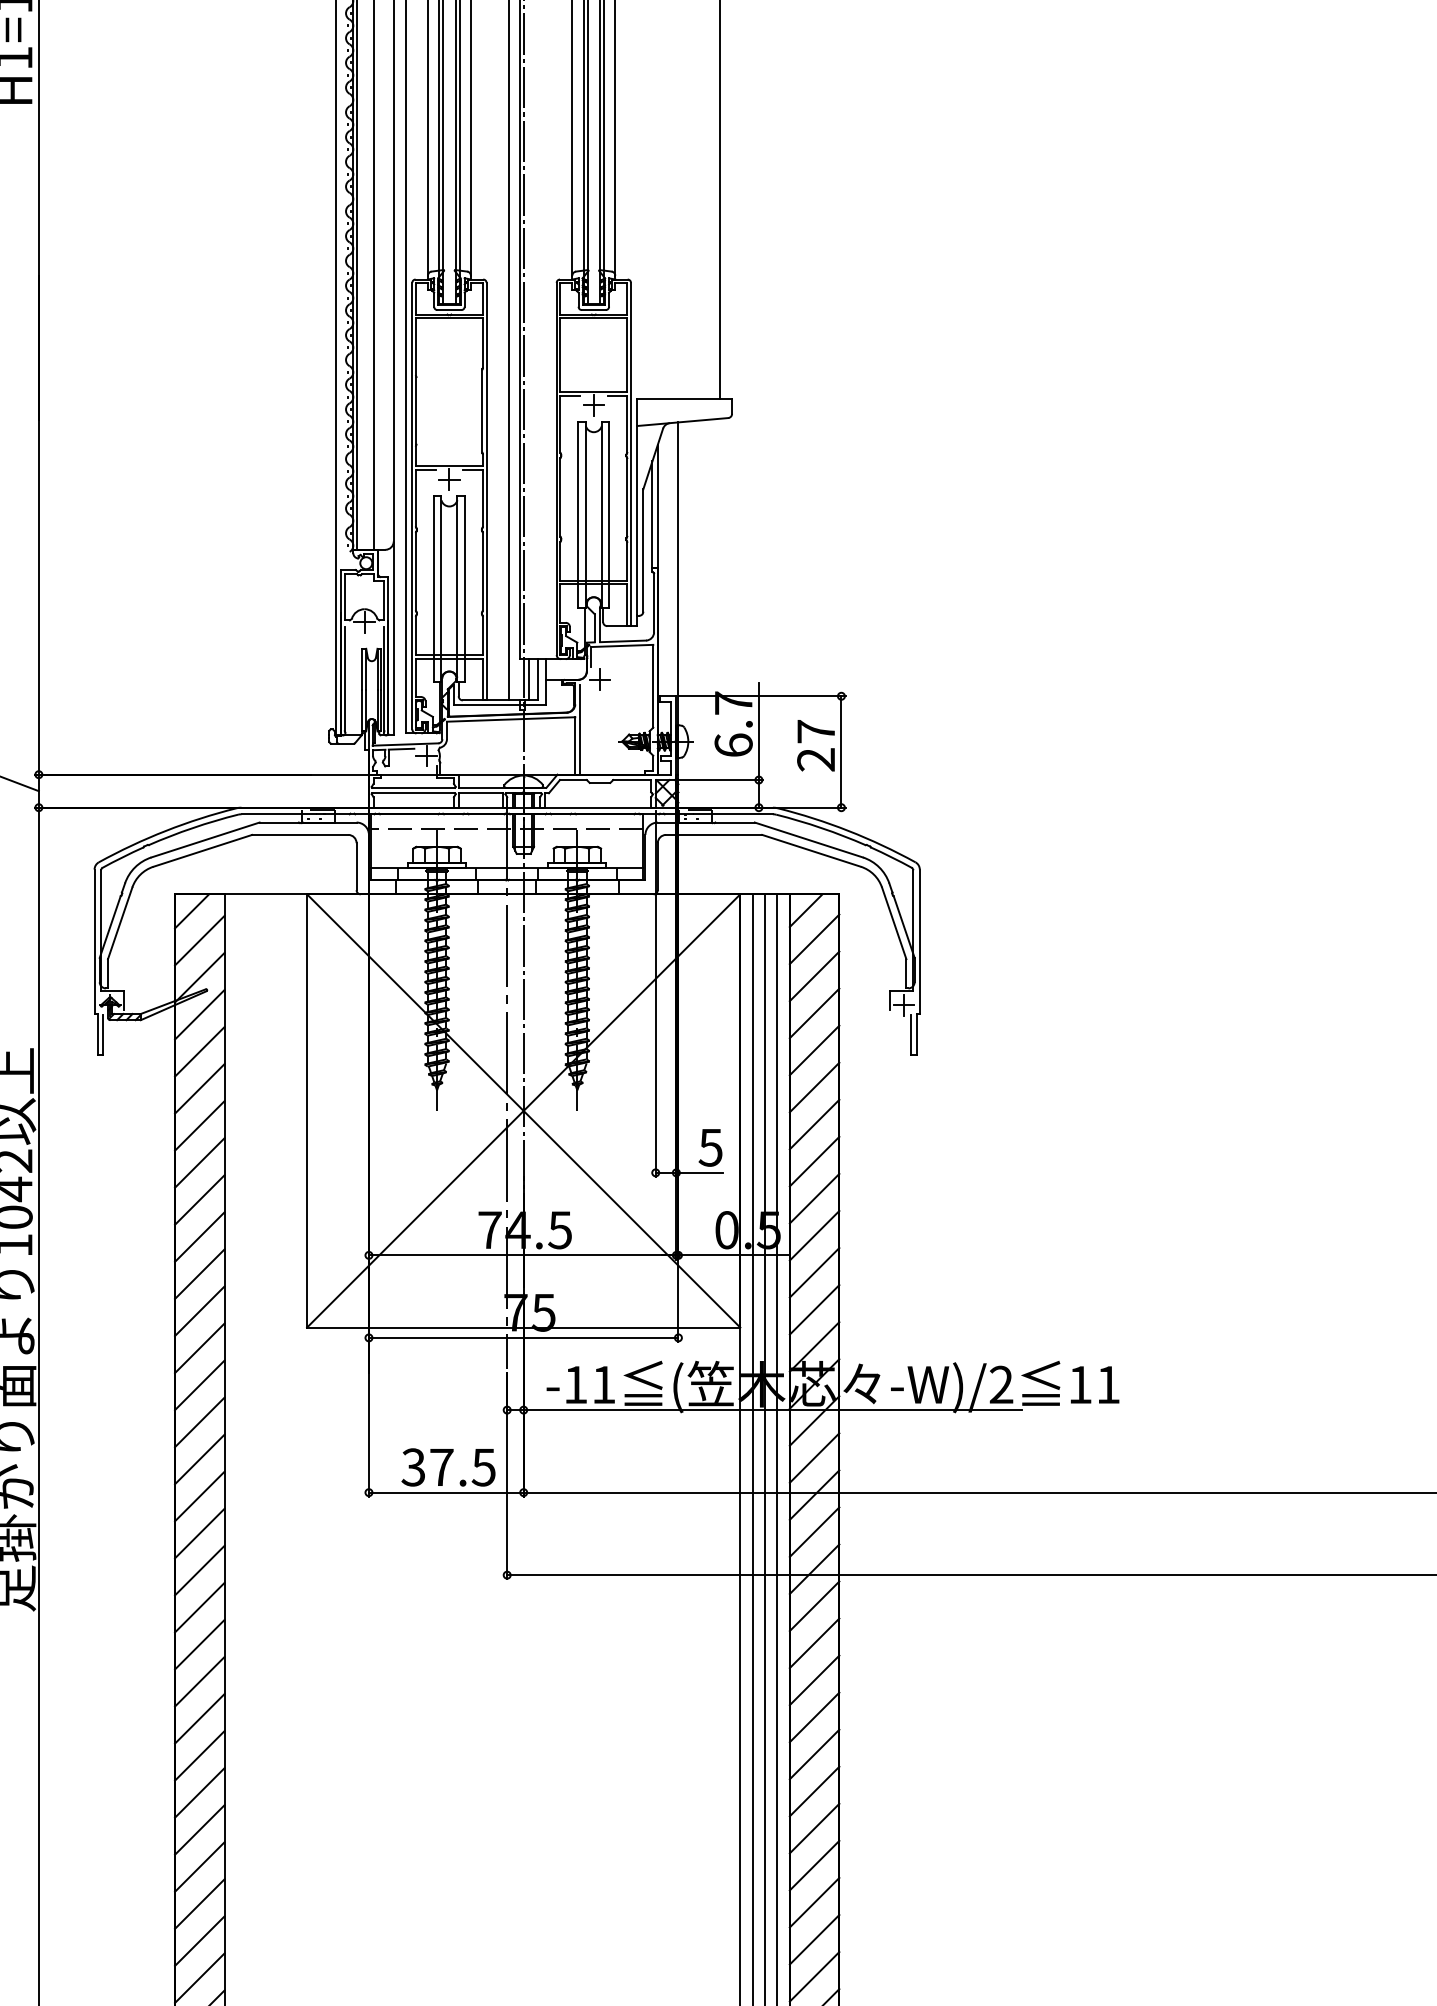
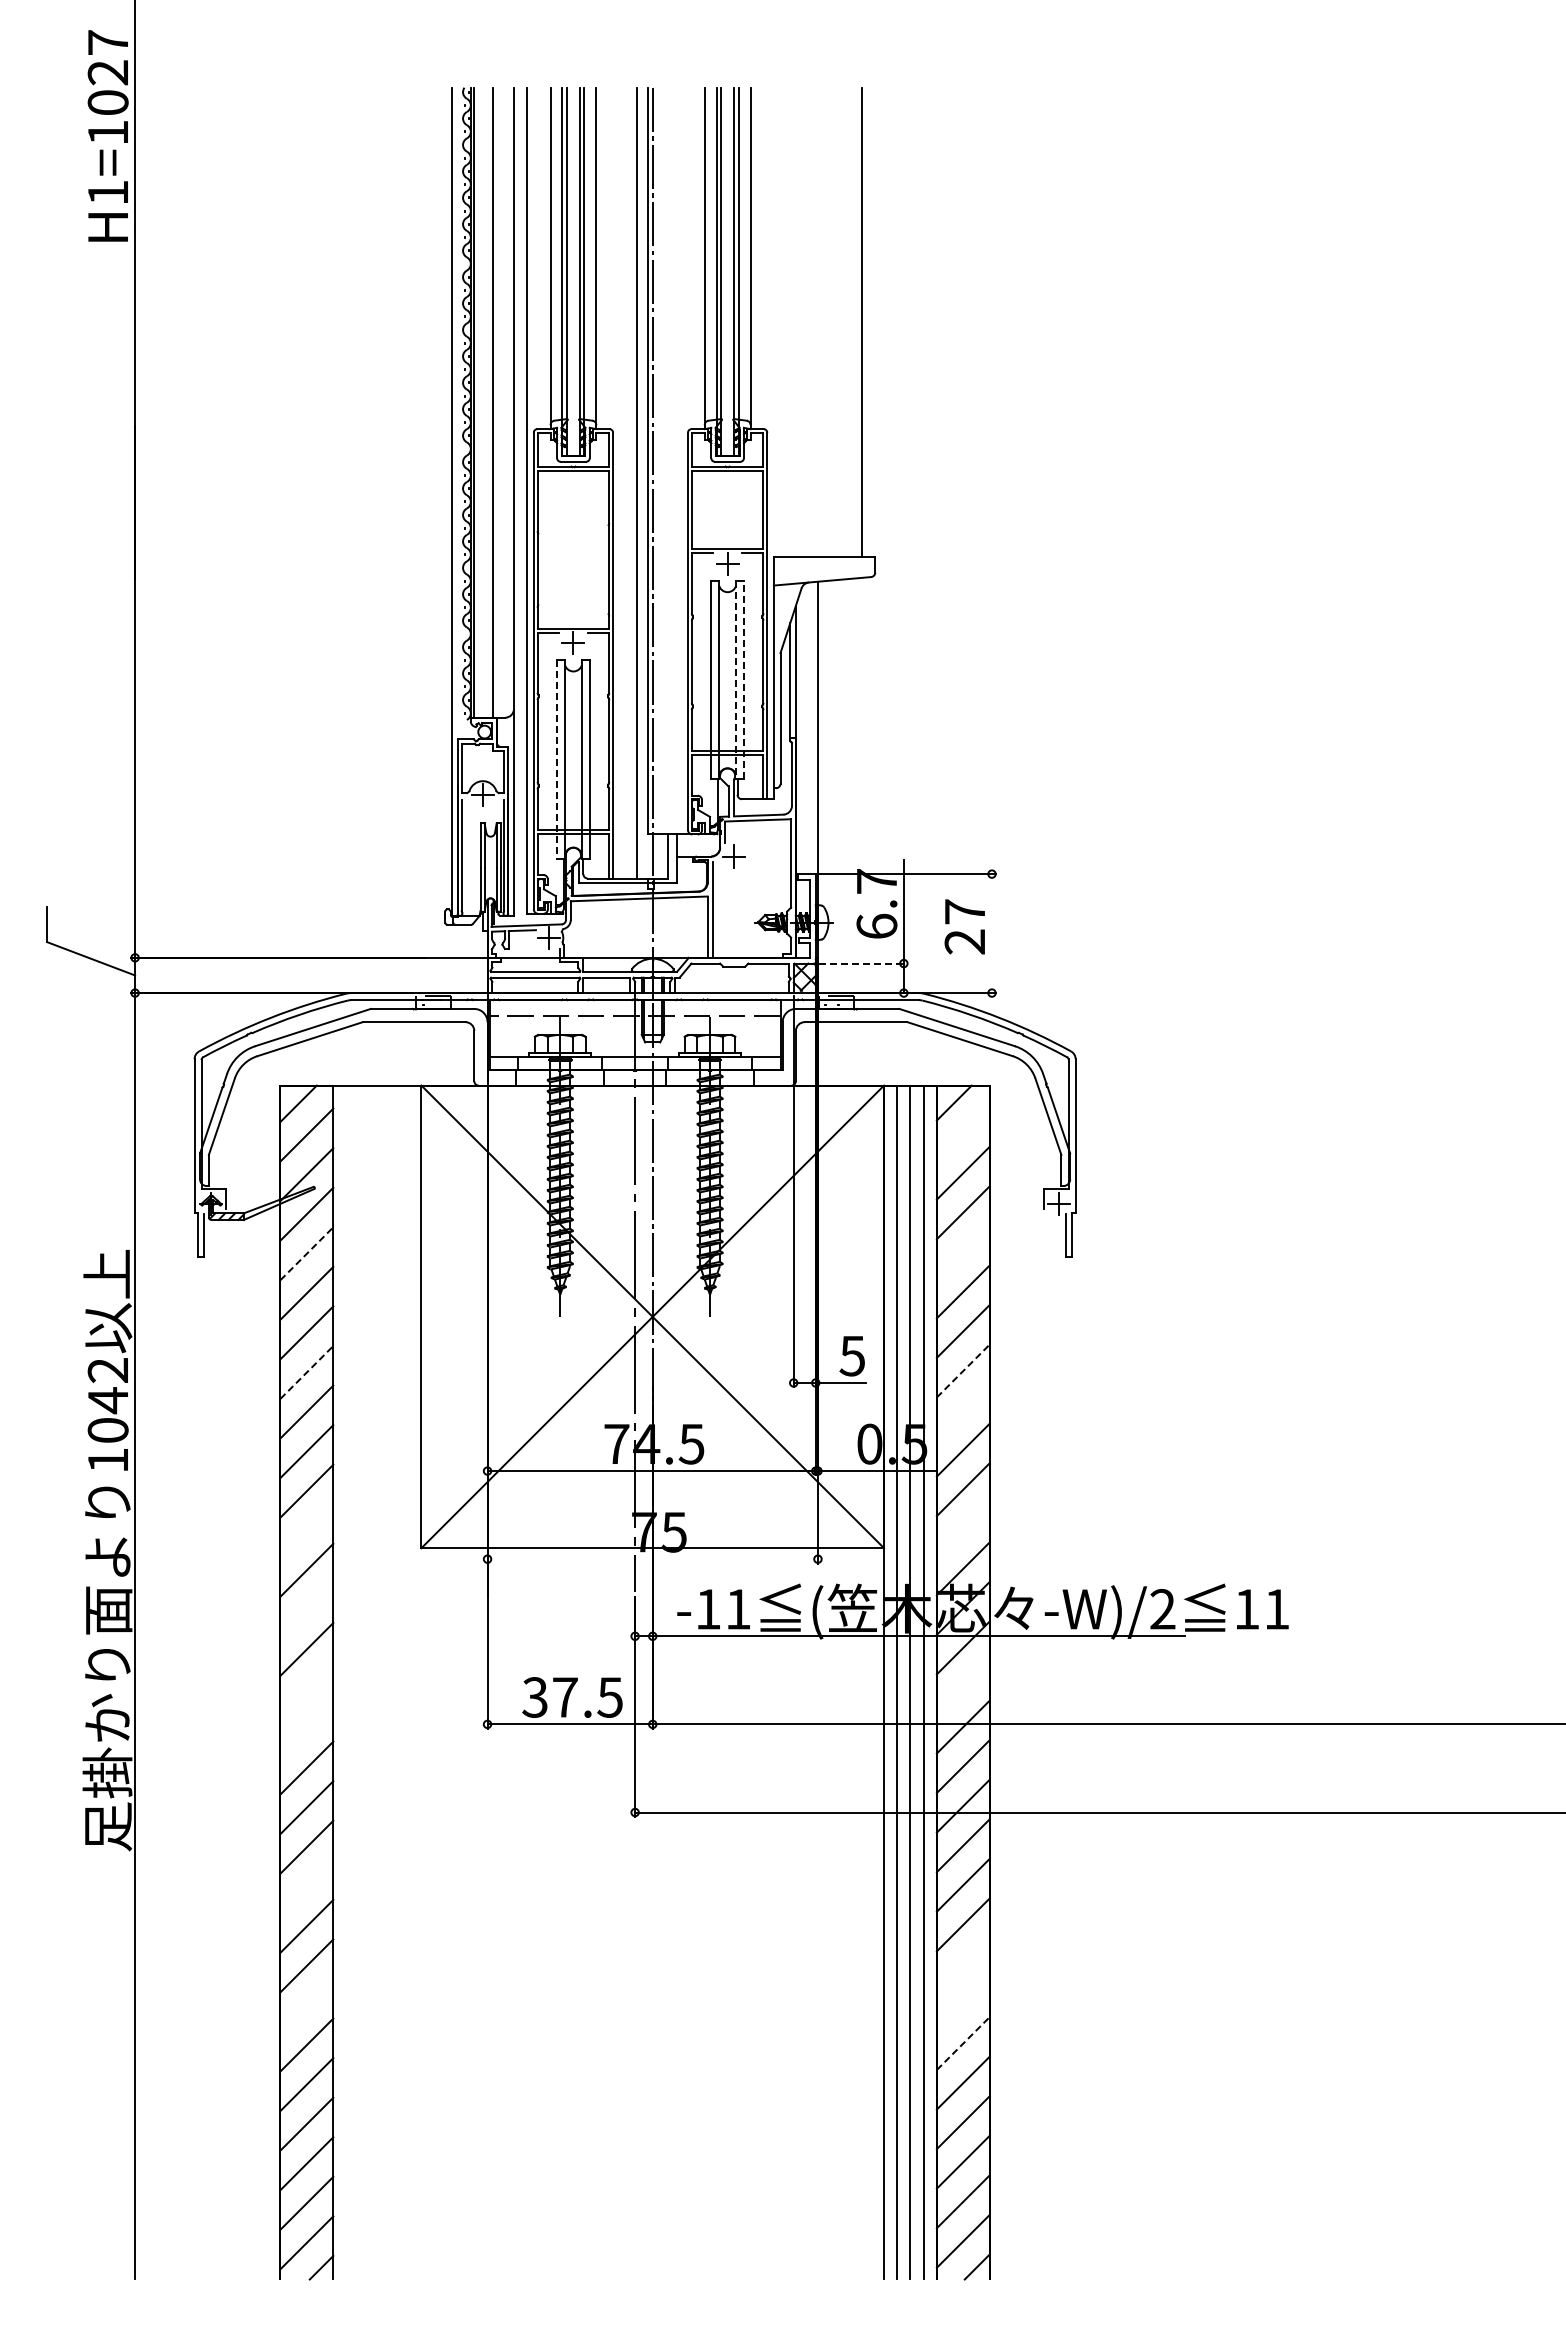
line: (609, 513) -> (744, 679), solid -> dashed
line: (602, 514) -> (736, 680), solid -> dashed
line: (433, 589) -> (556, 760), solid -> dashed
line: (529, 679) -> (658, 856), removed
line: (840, 751) -> (991, 933), removed
line: (721, 779) -> (863, 963), solid -> dashed
line: (813, 939) -> (962, 1133), removed
line: (813, 1049) -> (962, 1251), removed
line: (200, 1051) -> (307, 1253), solid -> dashed
line: (814, 1161) -> (963, 1370), solid -> dashed
line: (200, 1163) -> (307, 1372), solid -> dashed
line: (813, 1198) -> (962, 1410), removed
line: (813, 1309) -> (962, 1528), removed
line: (199, 1311) -> (306, 1530), removed
line: (523, 1338) -> (652, 1559), removed
line: (199, 1385) -> (306, 1609), removed
line: (813, 1458) -> (962, 1687), removed
line: (199, 1459) -> (306, 1688), removed
line: (199, 1496) -> (306, 1728), removed
line: (199, 1644) -> (306, 1886), removed
line: (813, 1716) -> (962, 1963), removed
line: (813, 1754) -> (962, 2003), removed
line: (199, 1755) -> (306, 2005), removed
line: (814, 1791) -> (963, 2043), solid -> dashed

